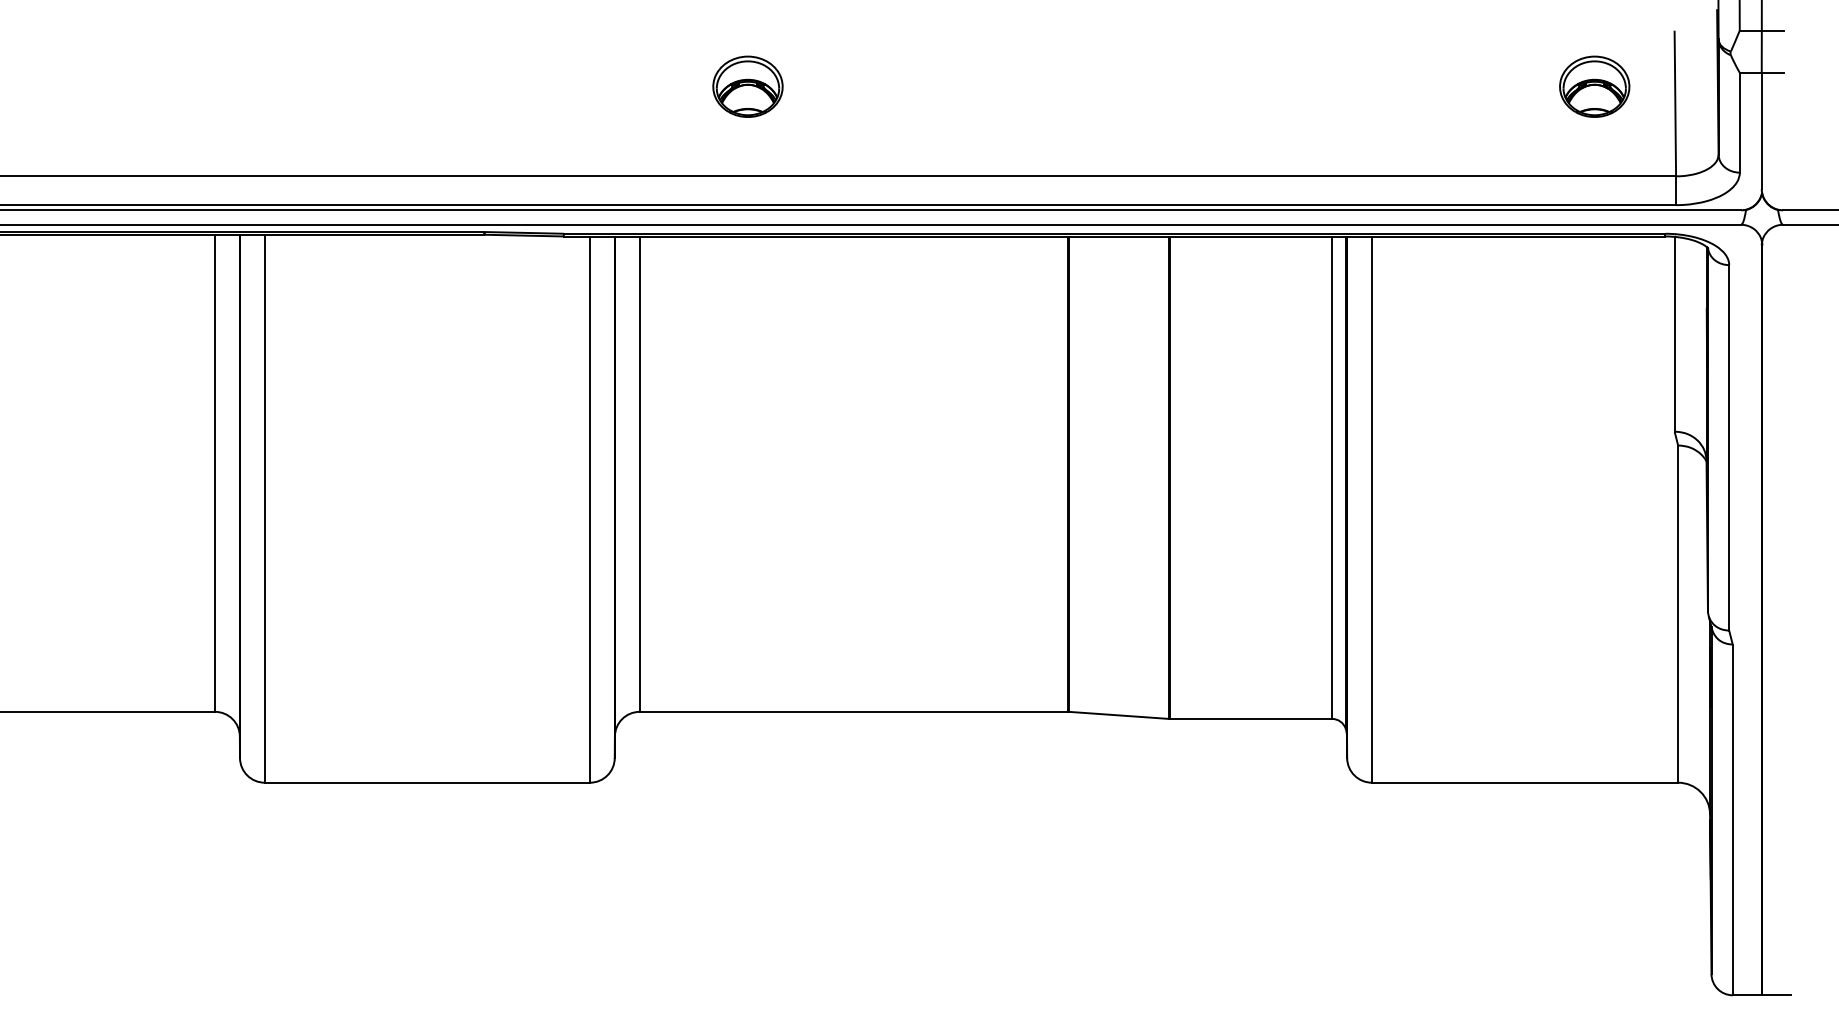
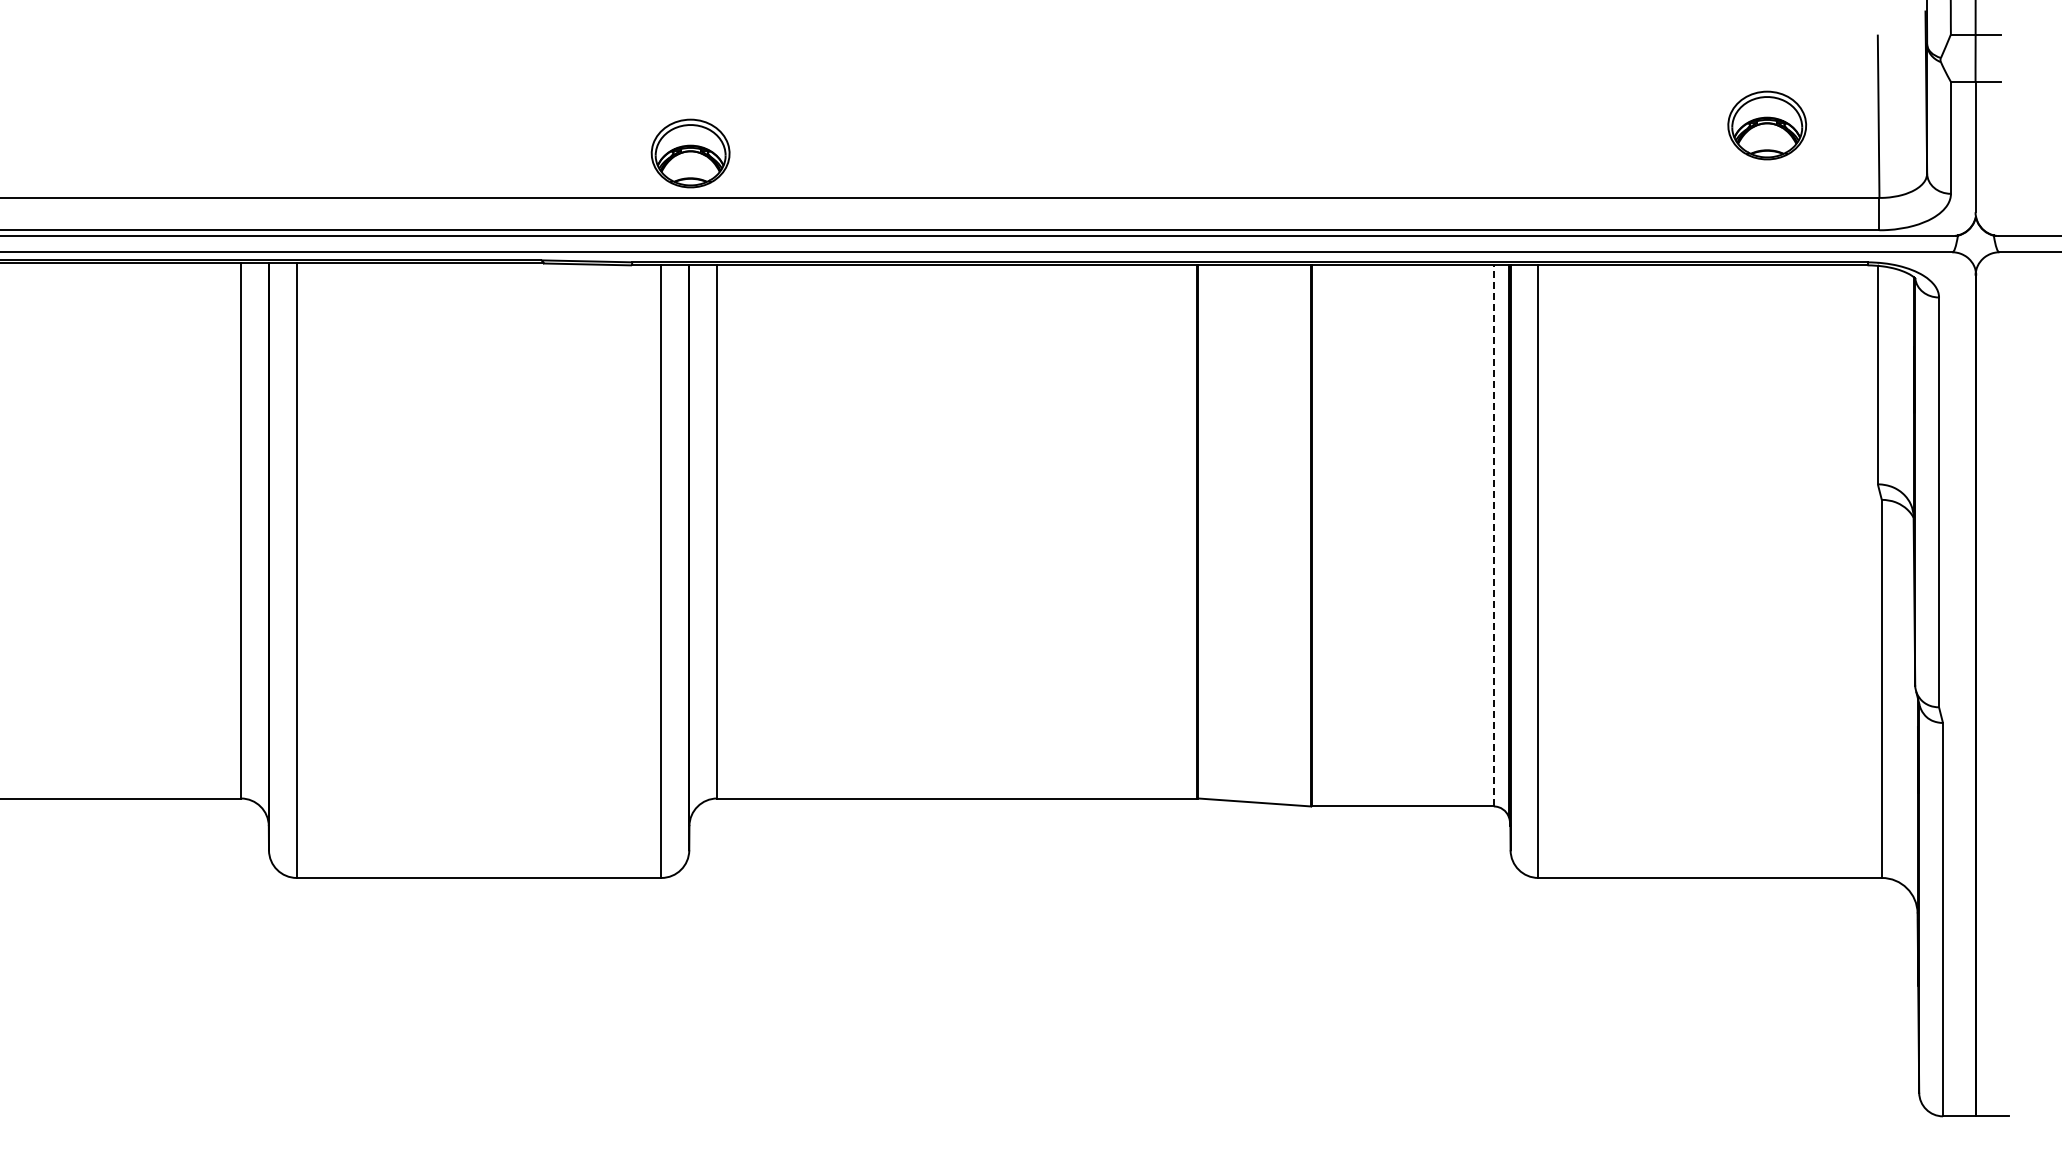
part: (747, 86) -> (690, 153), moved
part: (1594, 86) -> (1767, 125), moved
line: (1331, 477) -> (1493, 535), solid -> dashed

